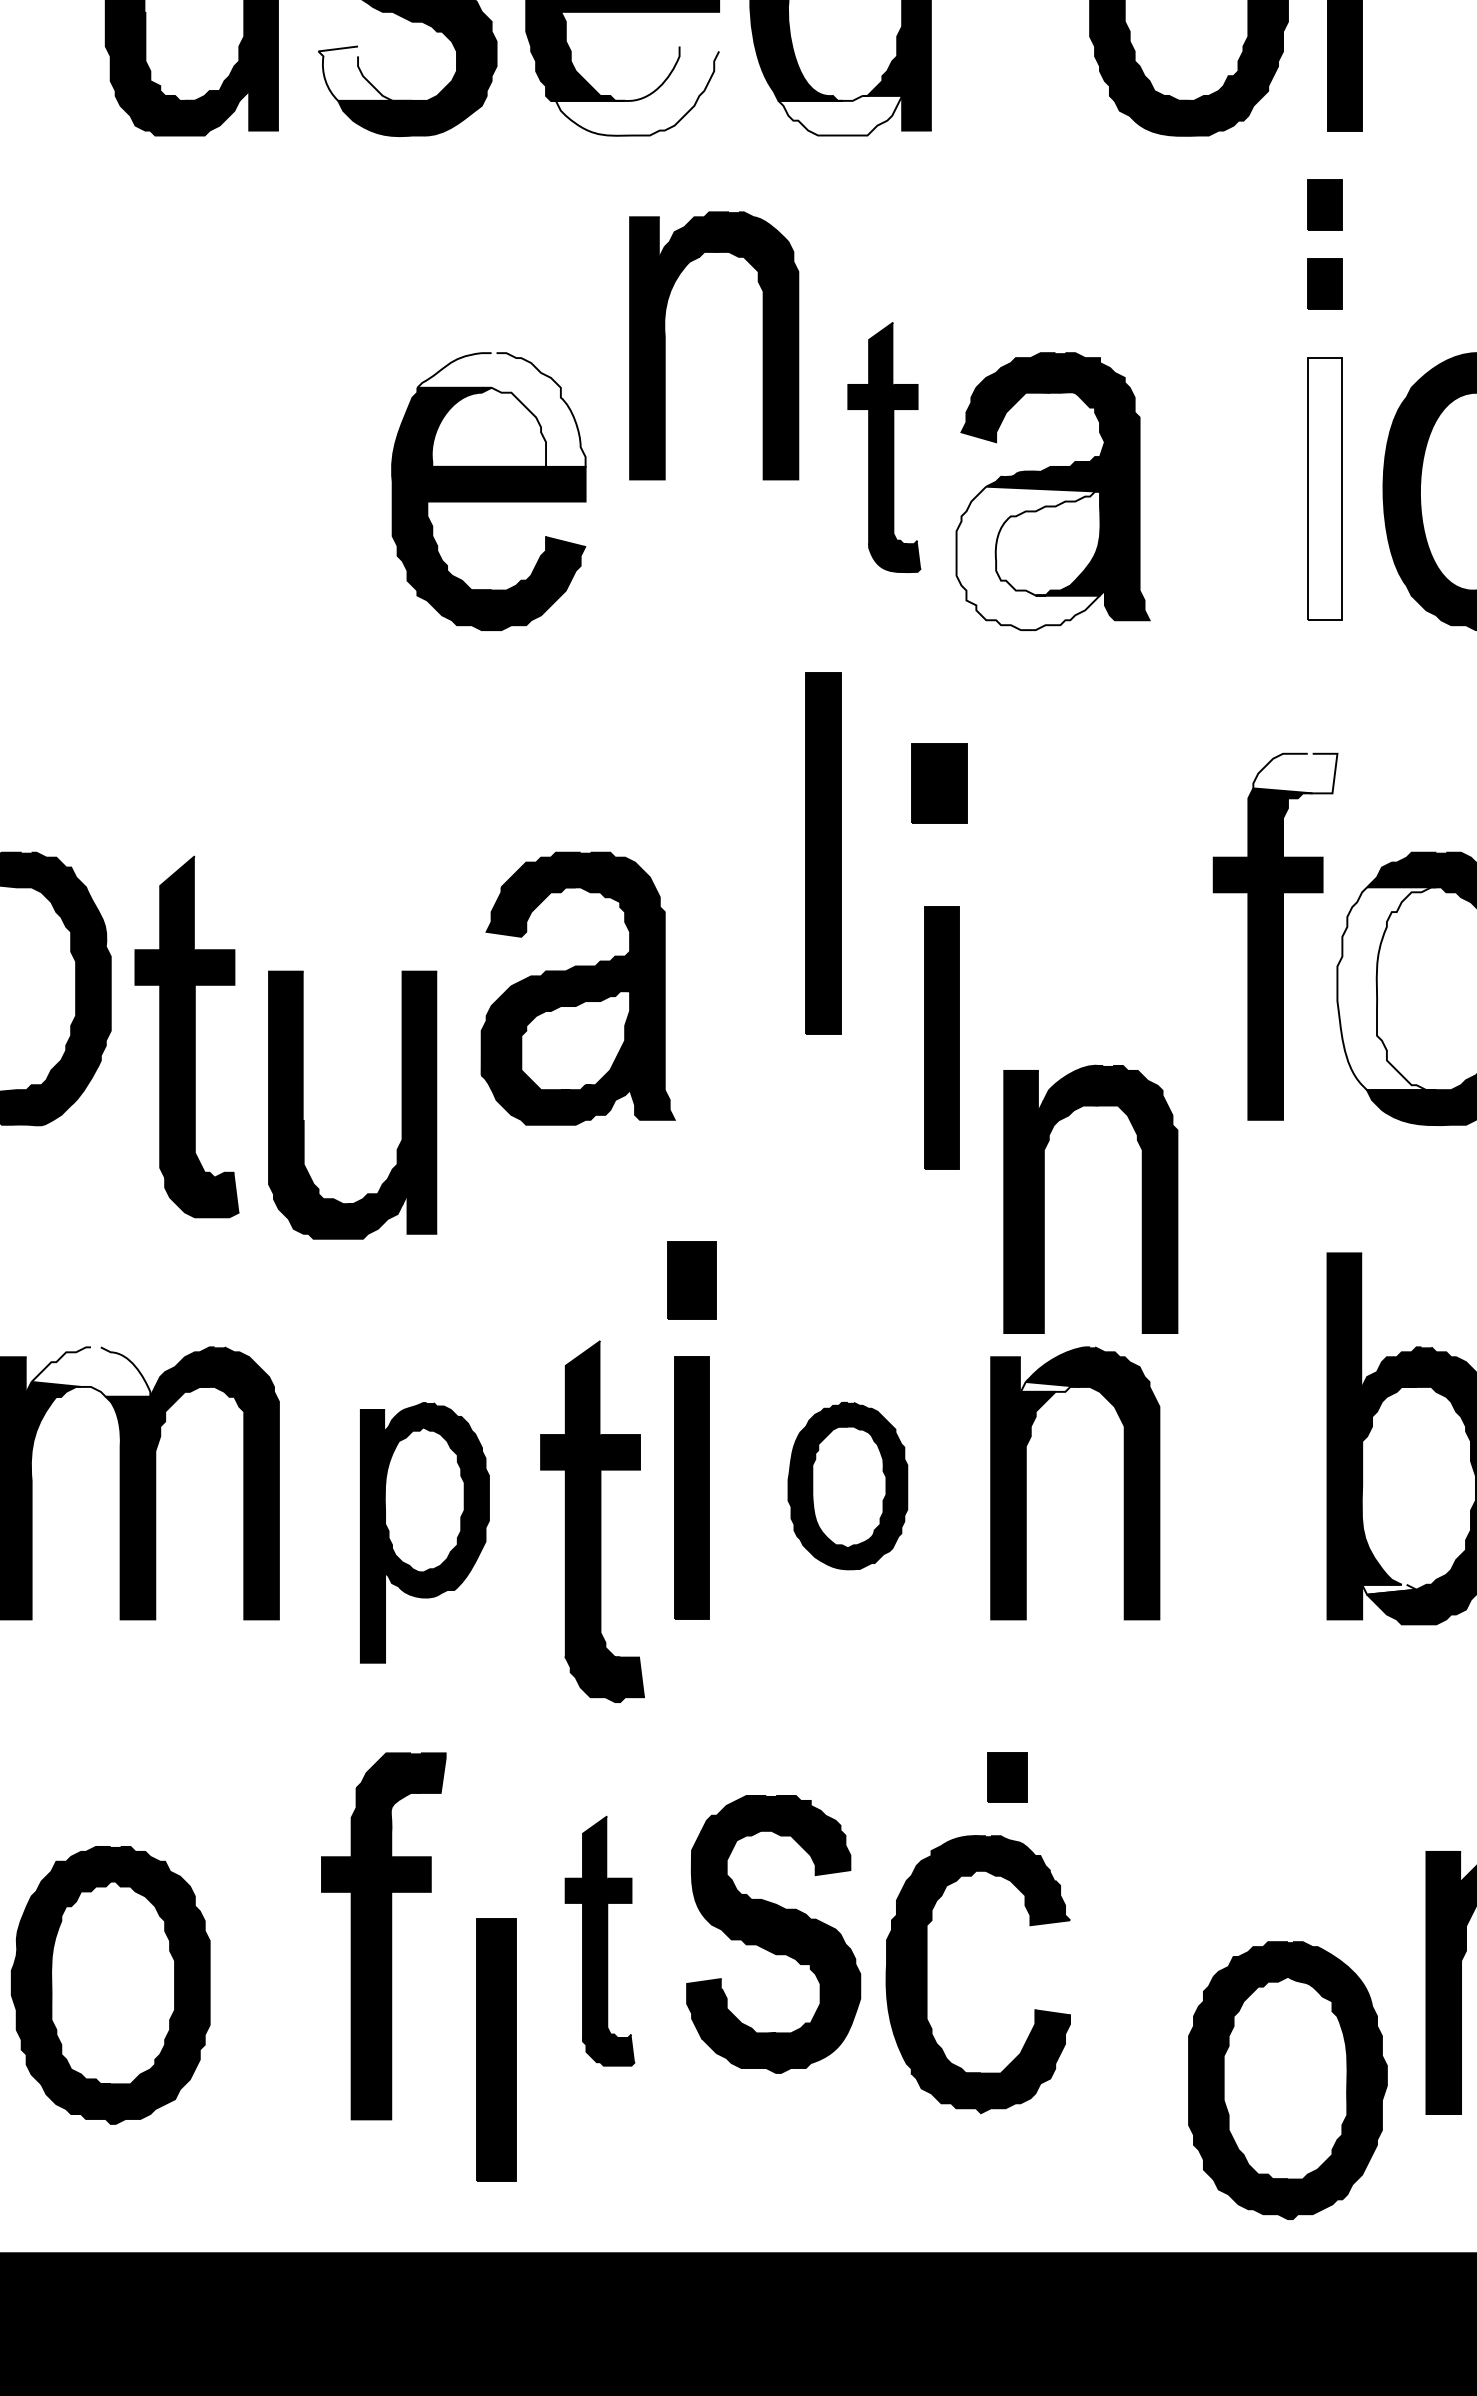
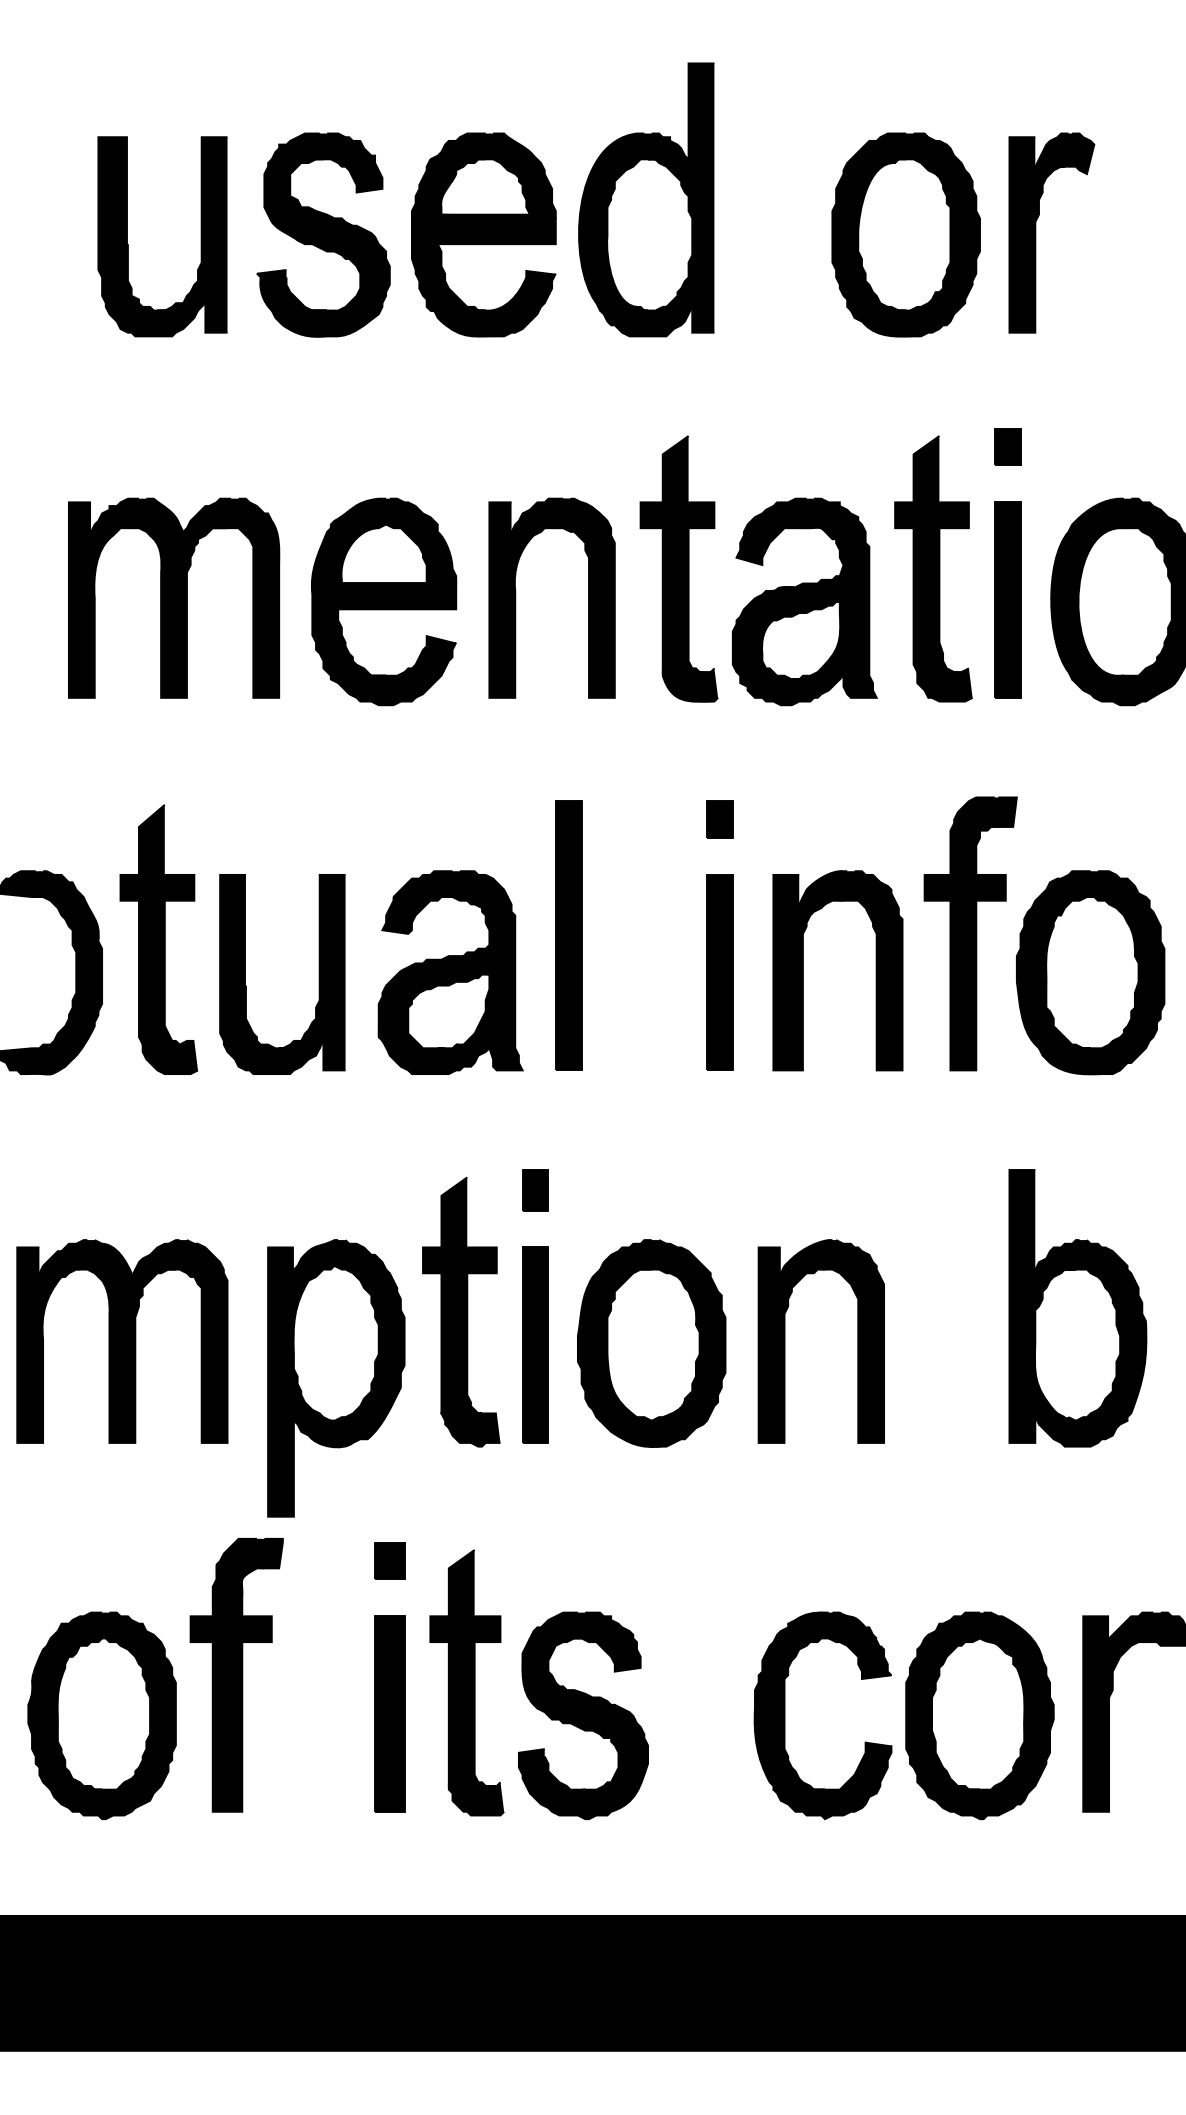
fill: (366, 73) -> (292, 290), added
fill: (634, 91) -> (492, 303), added
fill: (840, 115) -> (646, 321), added
part: (1324, 204) -> (1007, 387), removed
part: (666, 344) -> (516, 597), moved
fill: (501, 409) -> (393, 540), added
part: (883, 446) -> (678, 568), size x1.43
part: (1225, 446) -> (933, 568), added
part: (207, 485) -> (174, 597), added
fill: (1324, 488) -> (1007, 599), added
fill: (1027, 558) -> (785, 651), added
fill: (1295, 772) -> (985, 811), added
part: (938, 783) -> (719, 819), size x0.62
part: (823, 853) -> (568, 935), moved
fill: (1386, 988) -> (1053, 972), added
part: (186, 1036) -> (158, 939), moved
part: (941, 1038) -> (719, 972), moved
part: (400, 1105) -> (318, 974), moved
part: (1044, 1199) -> (803, 970), moved
part: (691, 1280) -> (535, 1190), size x0.71
fill: (91, 1372) -> (87, 1258), added
fill: (1049, 1386) -> (802, 1269), added
part: (847, 1486) -> (651, 1343), size x1.67
part: (592, 1520) -> (461, 1311), moved
part: (425, 1532) -> (336, 1378), size x1.43
fill: (1389, 1589) -> (1055, 1420), added
part: (1007, 1777) -> (389, 1560), moved
part: (773, 1933) -> (583, 1715), moved
part: (383, 1936) -> (236, 1675), moved
part: (599, 1940) -> (466, 1682), size x1.43
part: (927, 1974) -> (785, 1715), moved
part: (496, 2049) -> (389, 1713), moved
part: (1287, 2080) -> (979, 1715), moved

